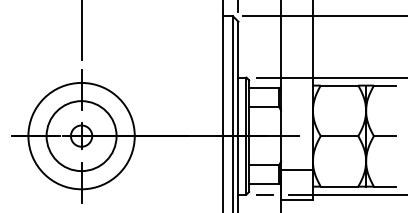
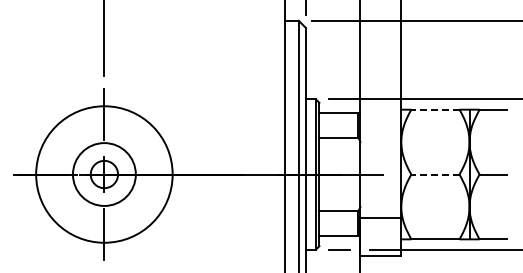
line: (338, 85) -> (434, 109), solid -> dashed
circle: (81, 136) -> (104, 174), size x0.7
line: (338, 136) -> (434, 174), solid -> dashed

